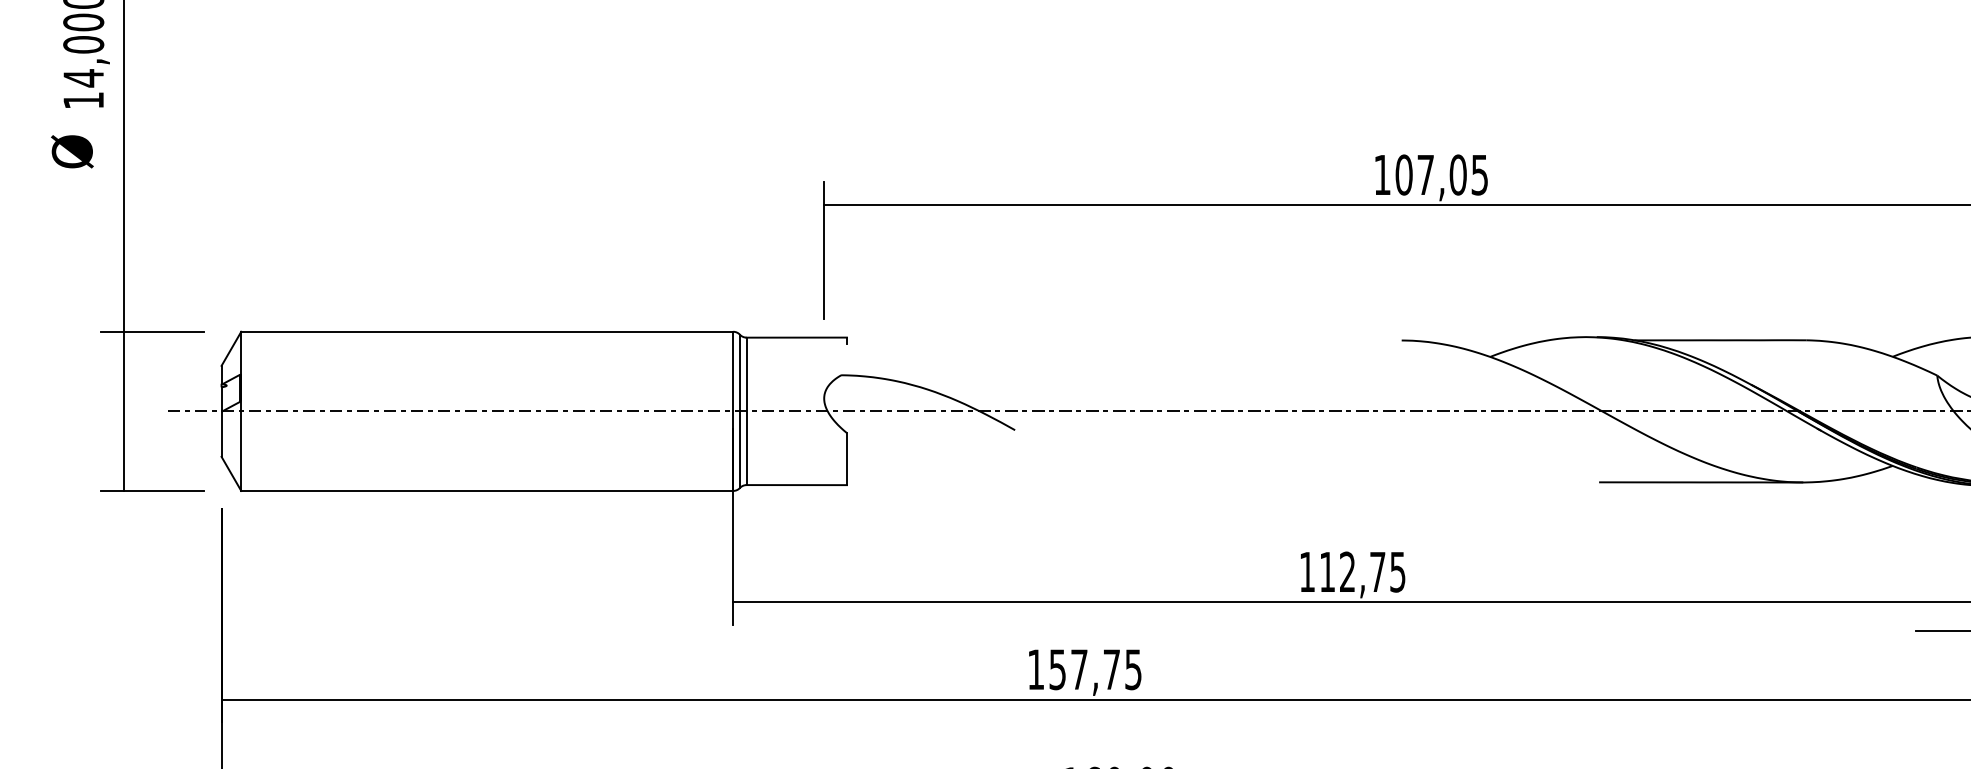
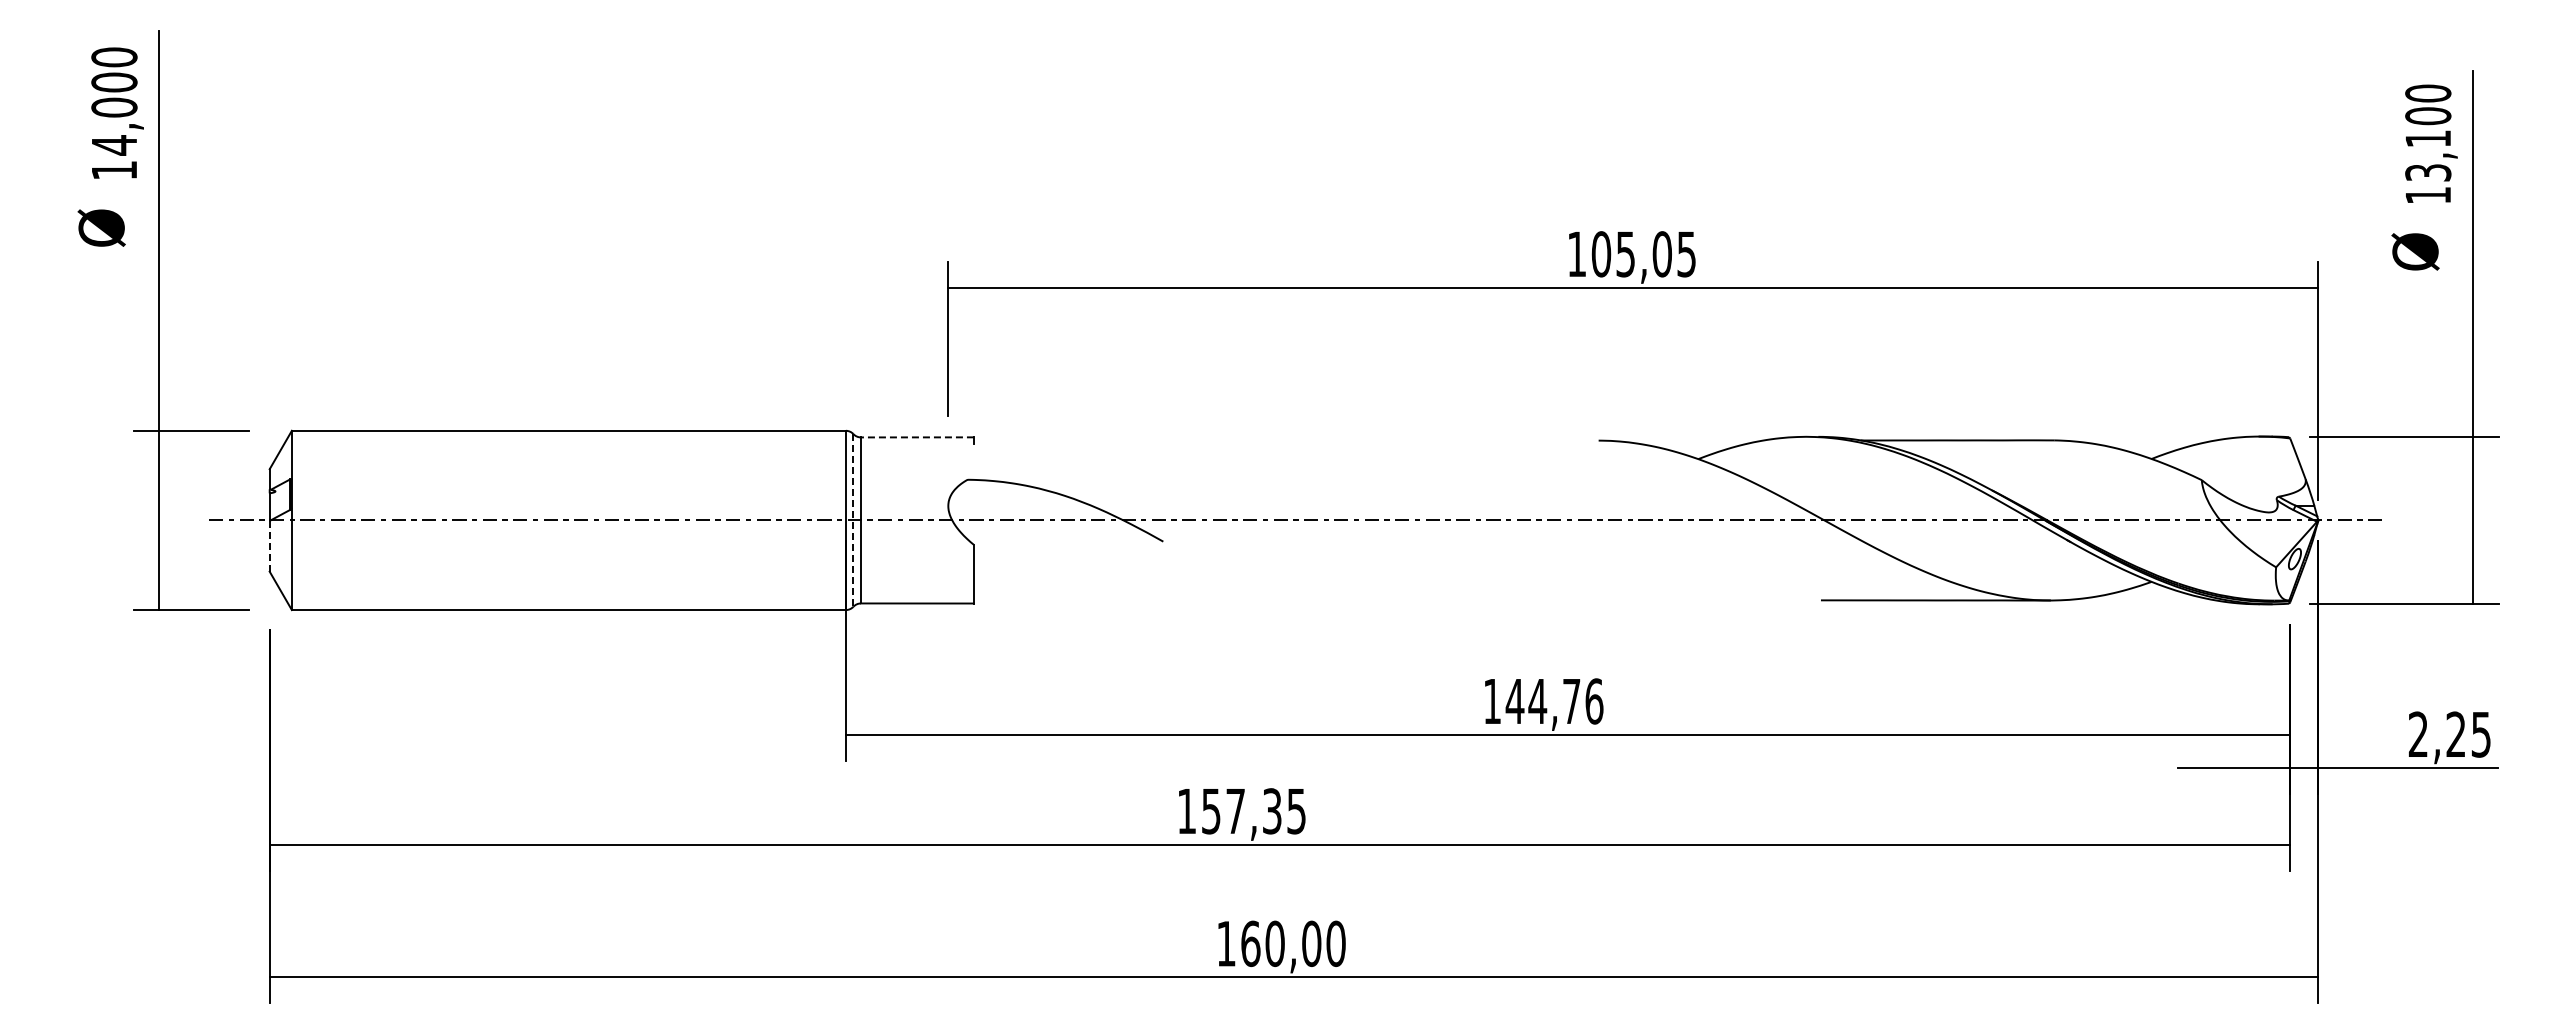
text: (1425, 175) -> (1625, 254), 107,05 -> 105,05
line: (795, 337) -> (916, 437), solid -> dashed
line: (739, 411) -> (853, 520), solid -> dashed
line: (221, 434) -> (269, 546), solid -> dashed
text: (1362, 572) -> (1554, 701), 112,75 -> 144,76
text: (1112, 669) -> (1272, 811), 157,75 -> 157,35

